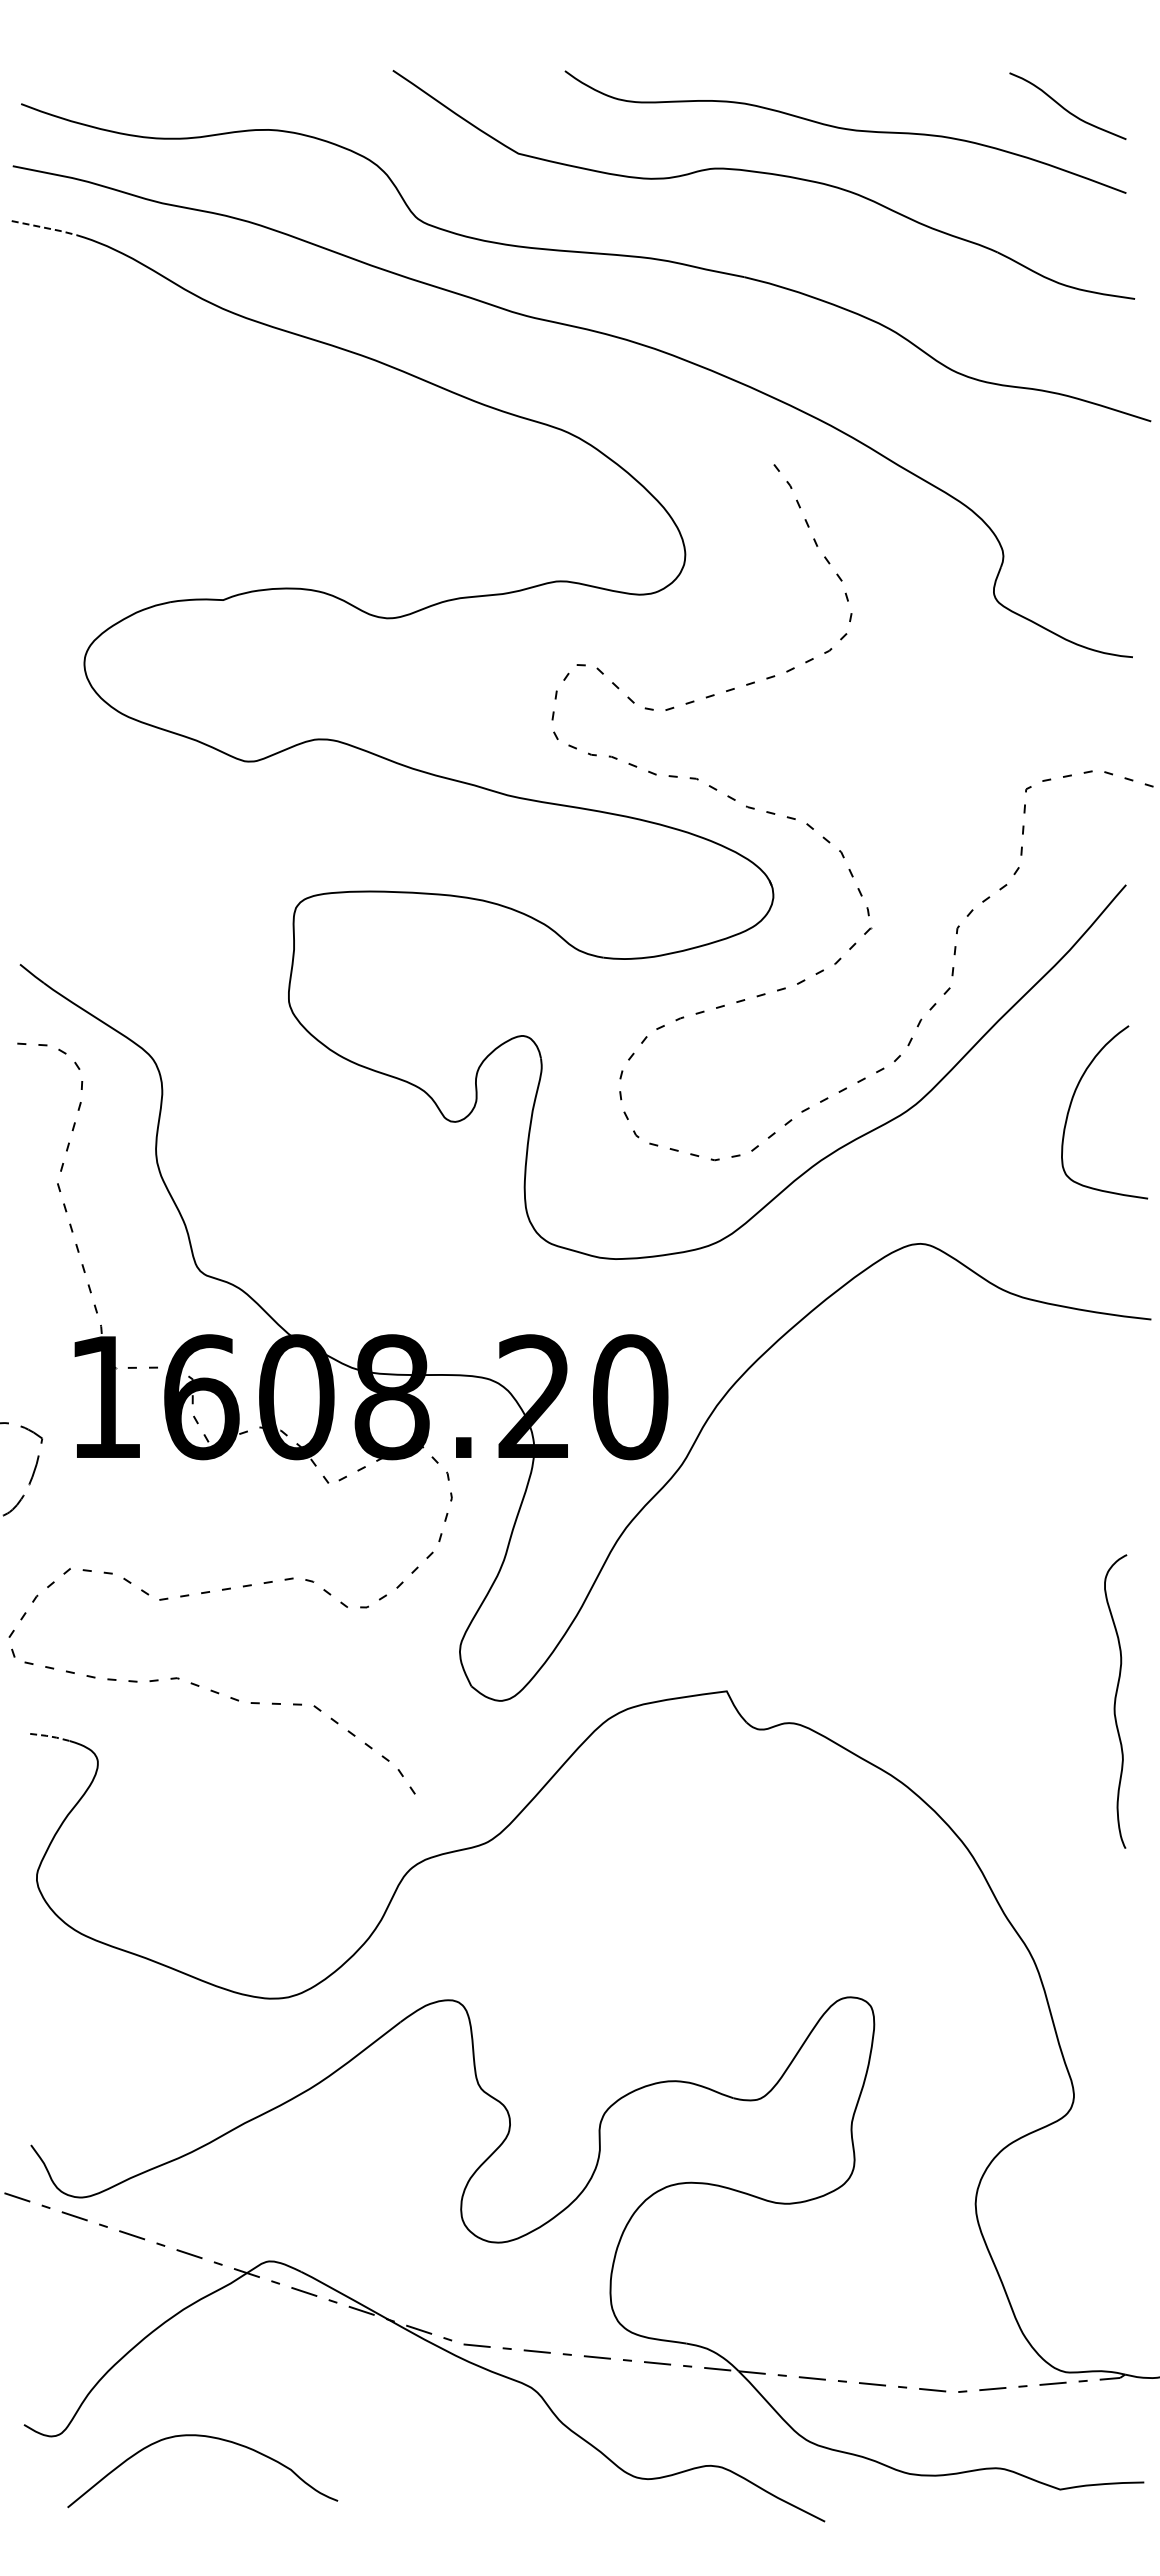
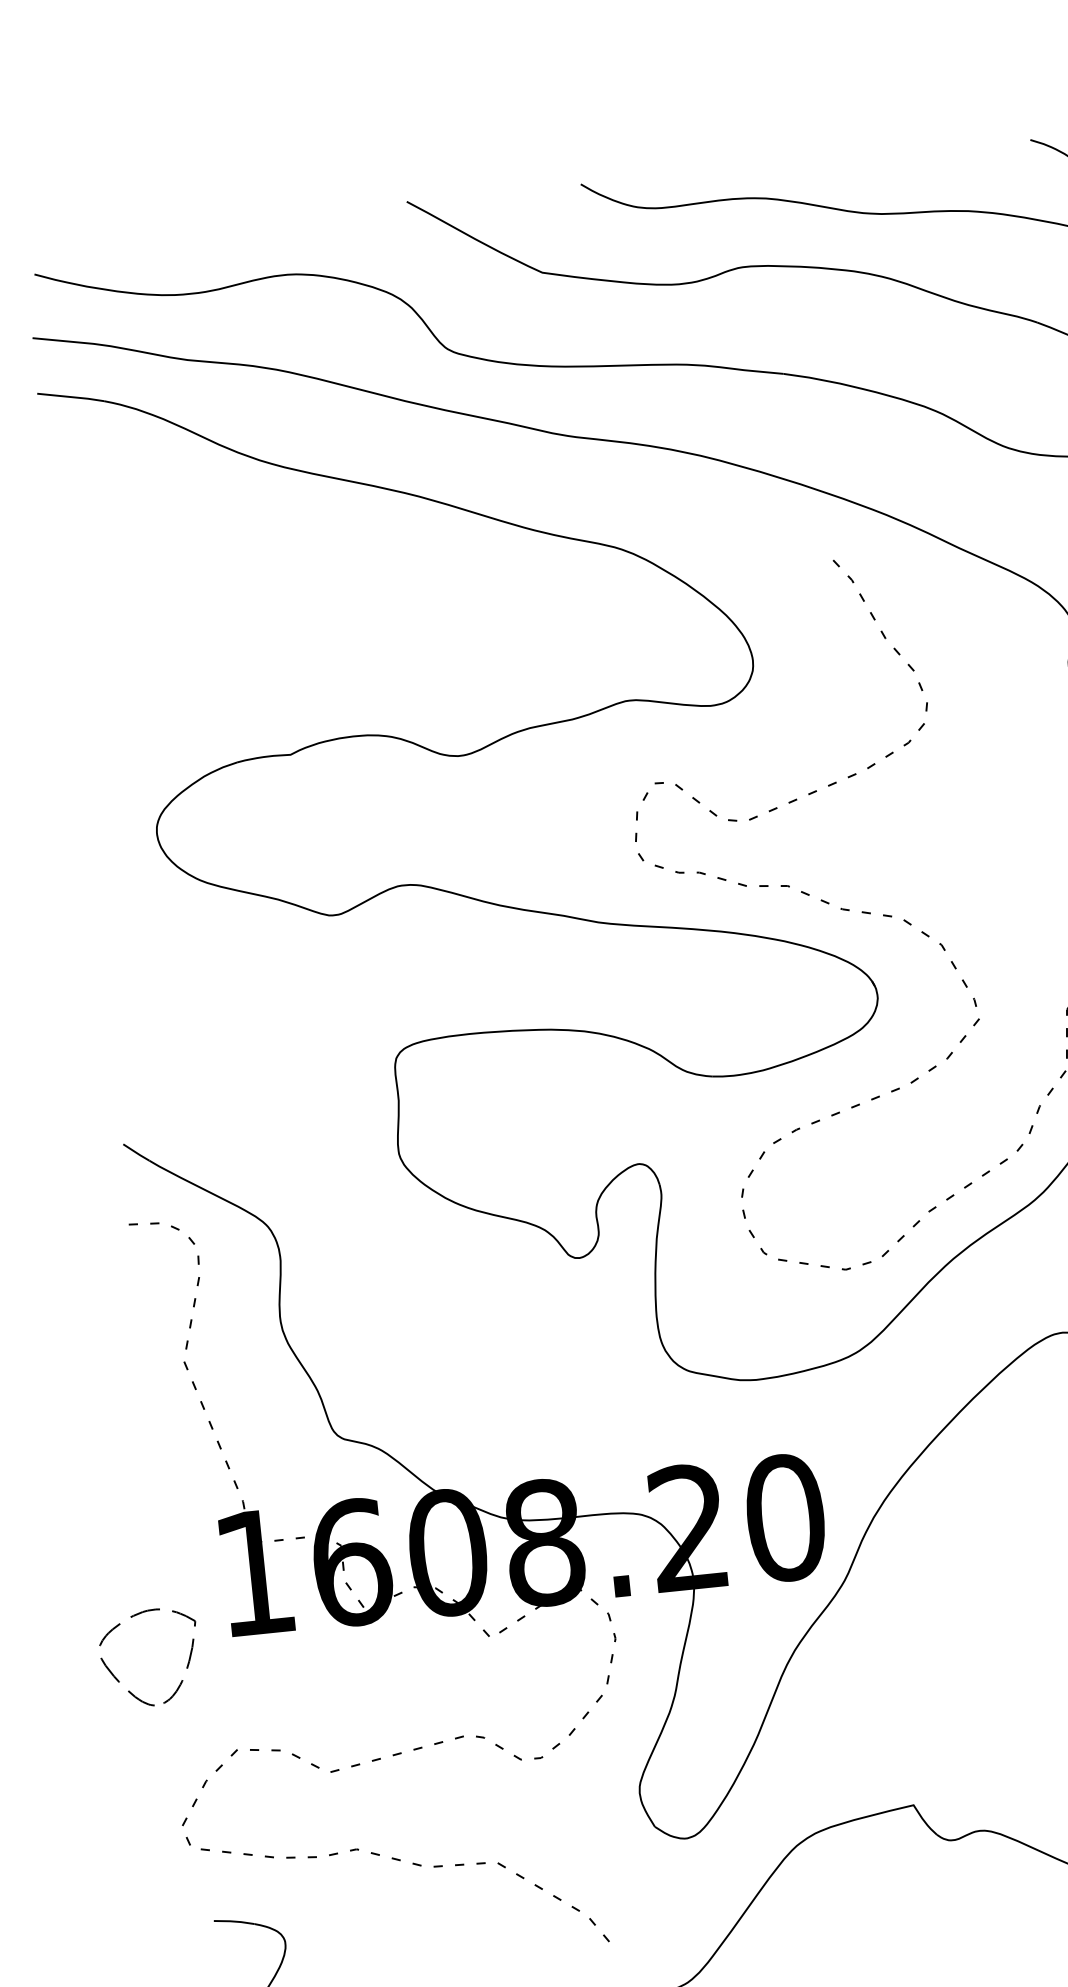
line: (44, 227) -> (71, 396), dashed -> solid
line: (49, 1736) -> (233, 1921), dashed -> solid

